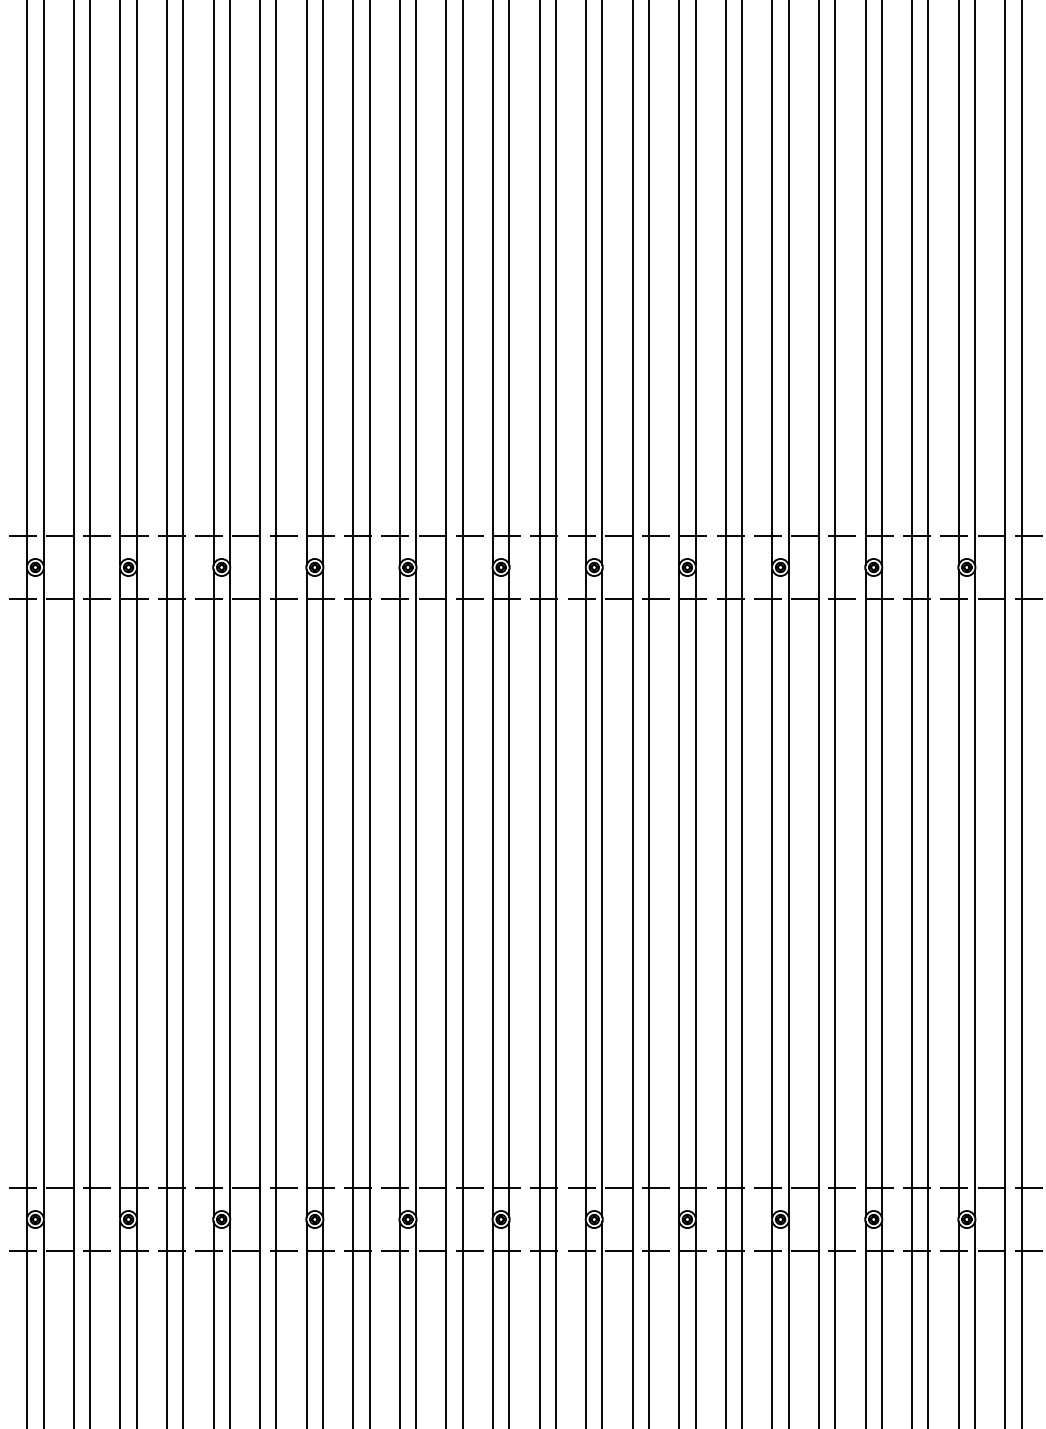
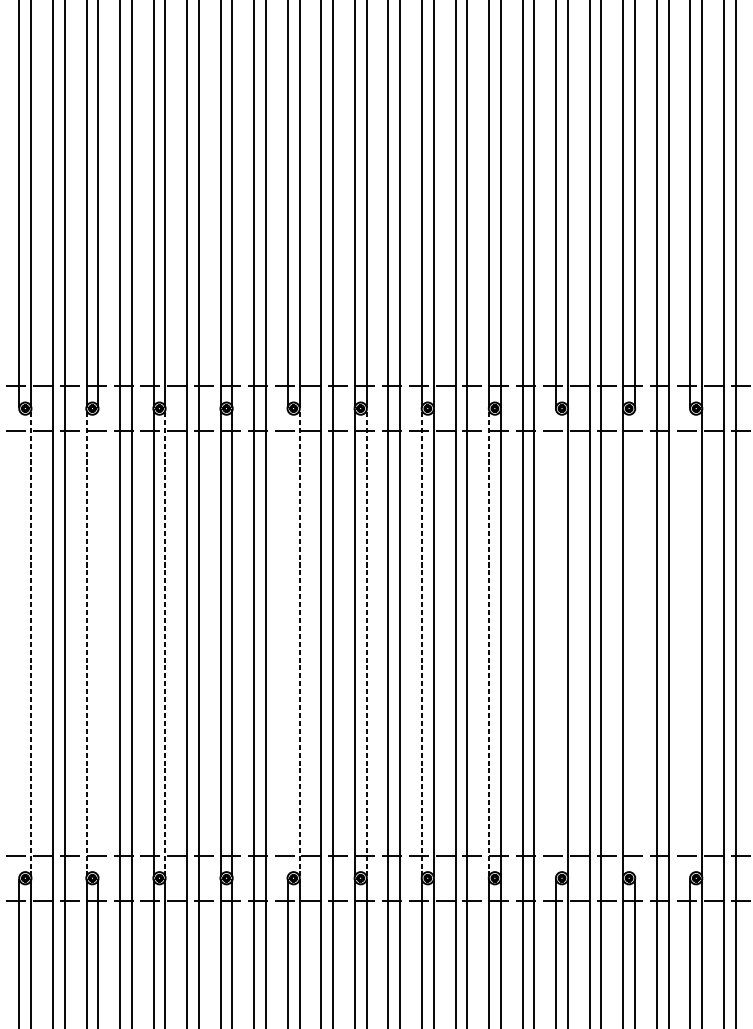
line: (27, 893) -> (19, 643), removed
line: (43, 893) -> (31, 643), solid -> dashed
line: (120, 893) -> (86, 643), solid -> dashed
line: (136, 893) -> (98, 643), removed
line: (229, 893) -> (165, 643), solid -> dashed
line: (399, 893) -> (287, 643), removed
line: (416, 893) -> (299, 643), solid -> dashed
line: (509, 893) -> (366, 643), solid -> dashed
line: (586, 893) -> (422, 643), solid -> dashed
line: (679, 893) -> (489, 643), solid -> dashed
line: (772, 893) -> (556, 643), removed
line: (881, 893) -> (634, 643), removed
line: (958, 893) -> (690, 643), removed

